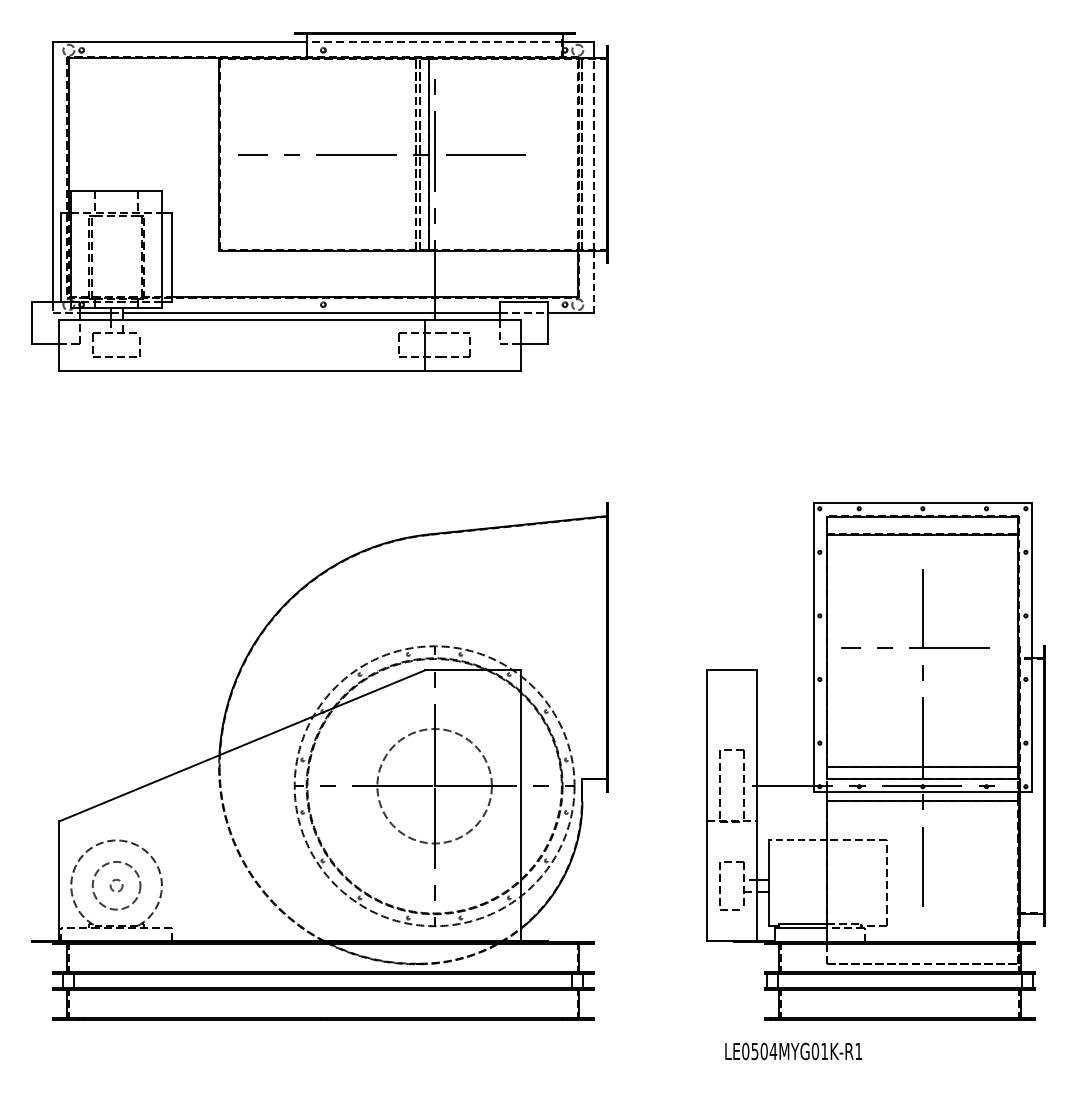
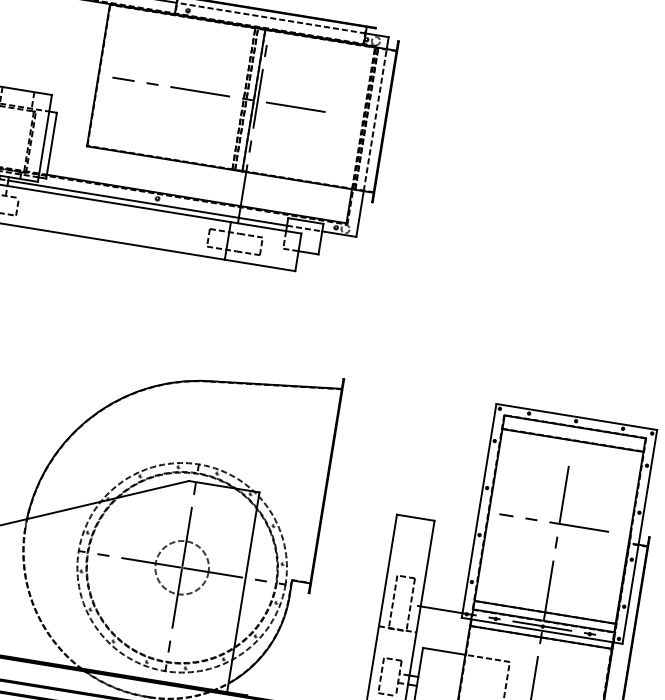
line: (593, 281) -> (359, 213), dashed -> solid
circle: (434, 786) -> (182, 567), size x0.62
line: (798, 840) -> (444, 651), dashed -> solid

